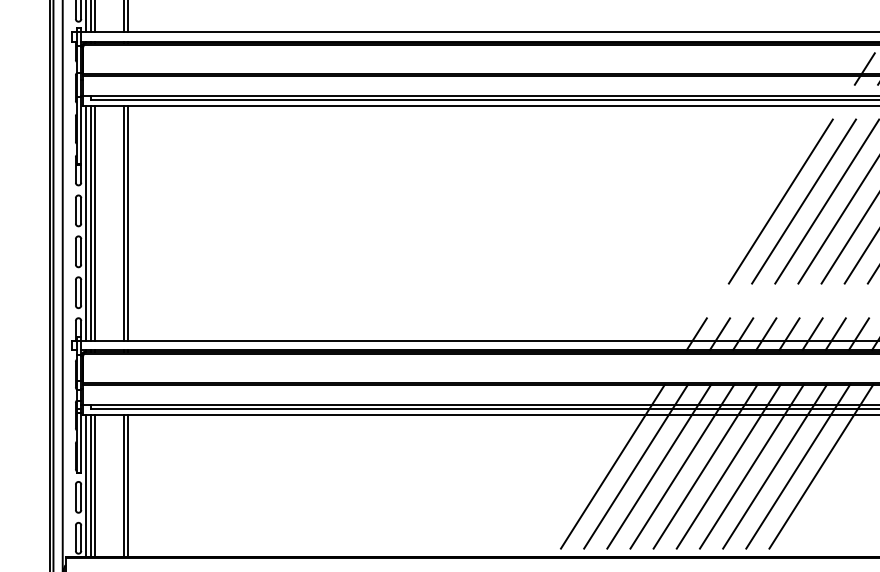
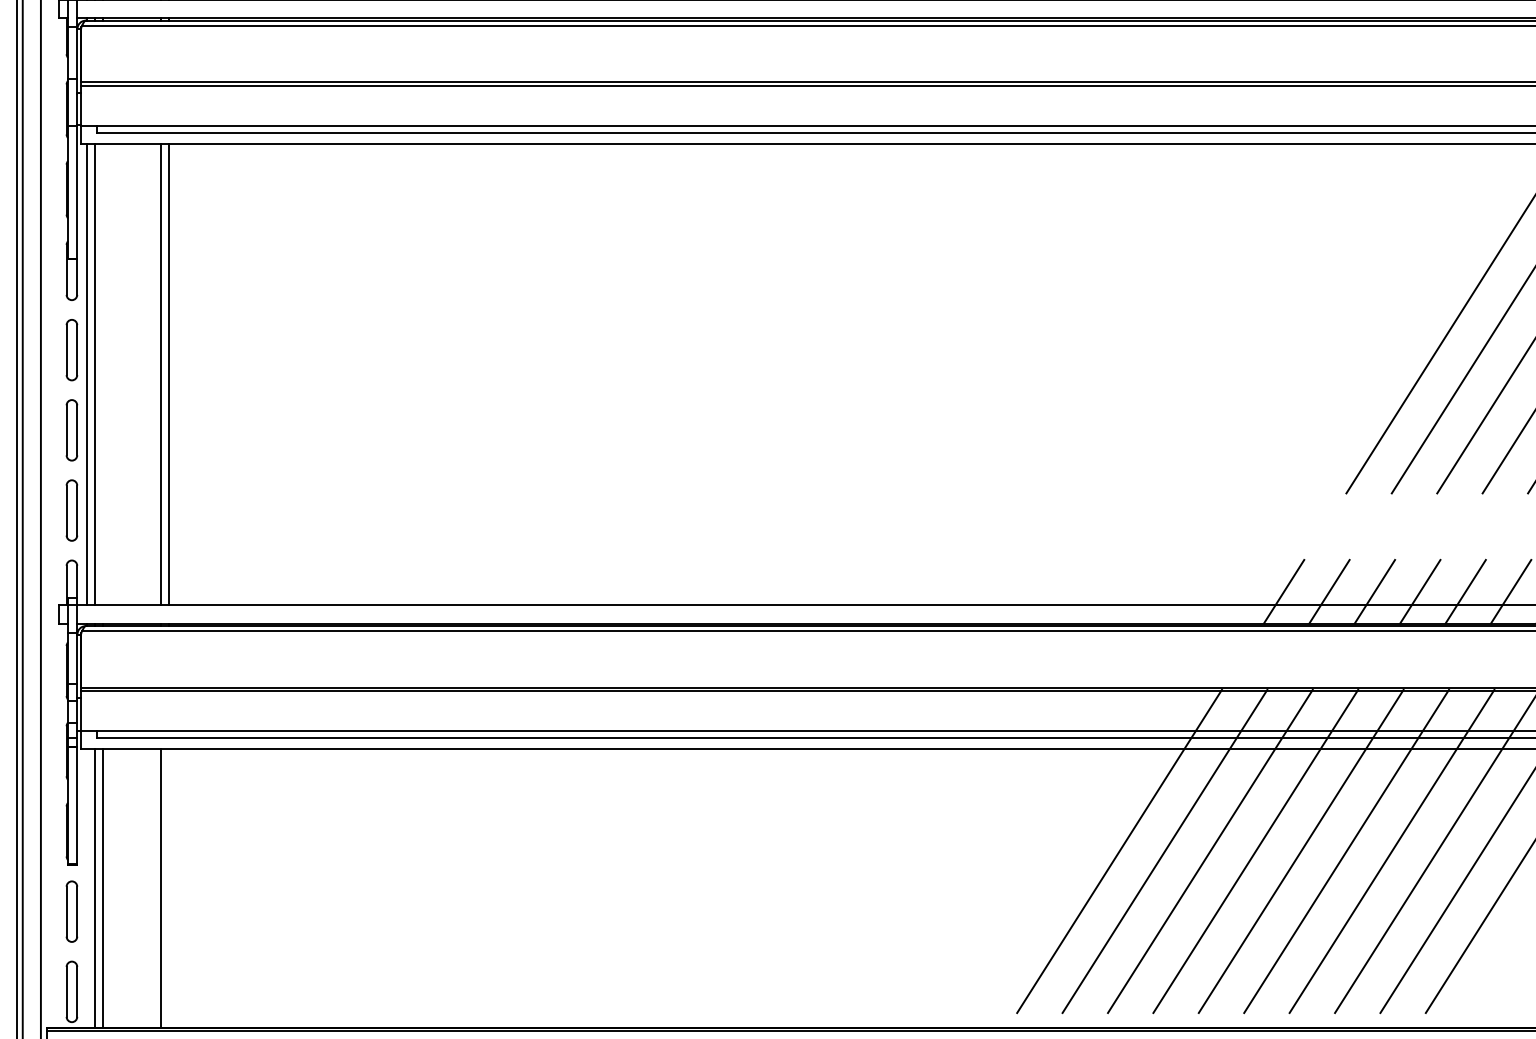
line: (94, 223) -> (103, 374), removed
line: (86, 485) -> (87, 888), removed
line: (128, 485) -> (169, 888), removed

